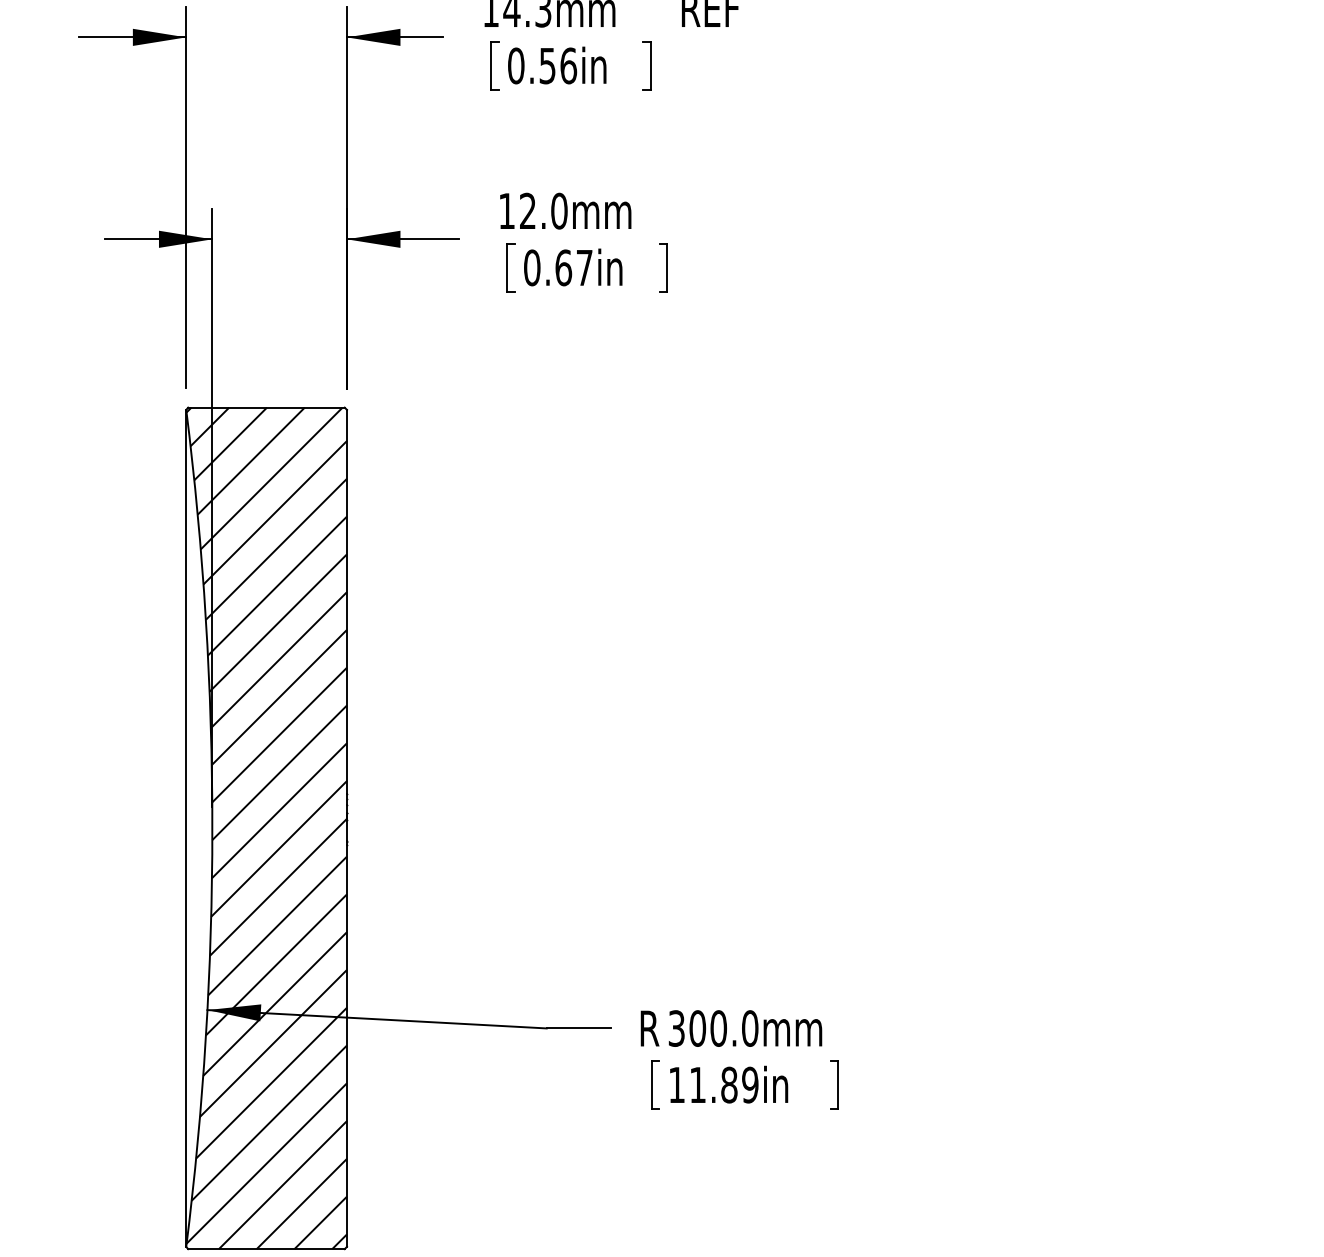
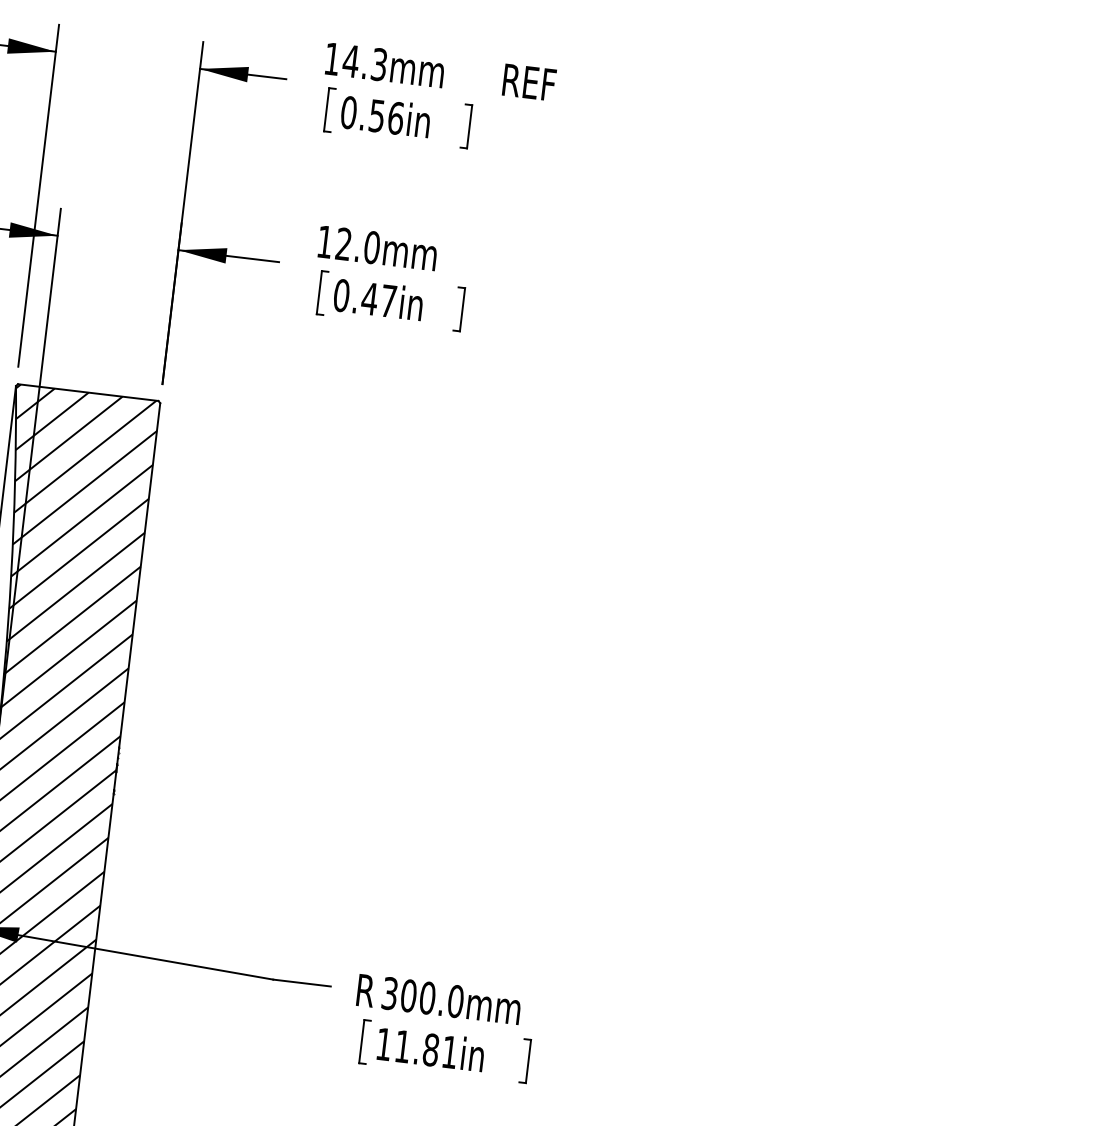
text: (563, 267) -> (369, 298), 0.67in -> 0.47in
text: (750, 1084) -> (450, 1051), 11.89in -> 11.81in

